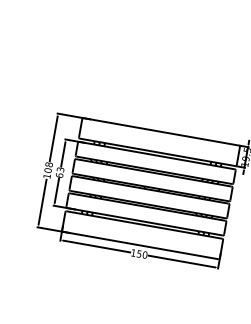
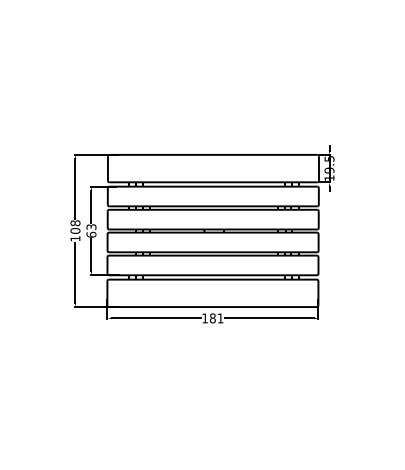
text: (142, 254) -> (216, 318), 150 -> 181

